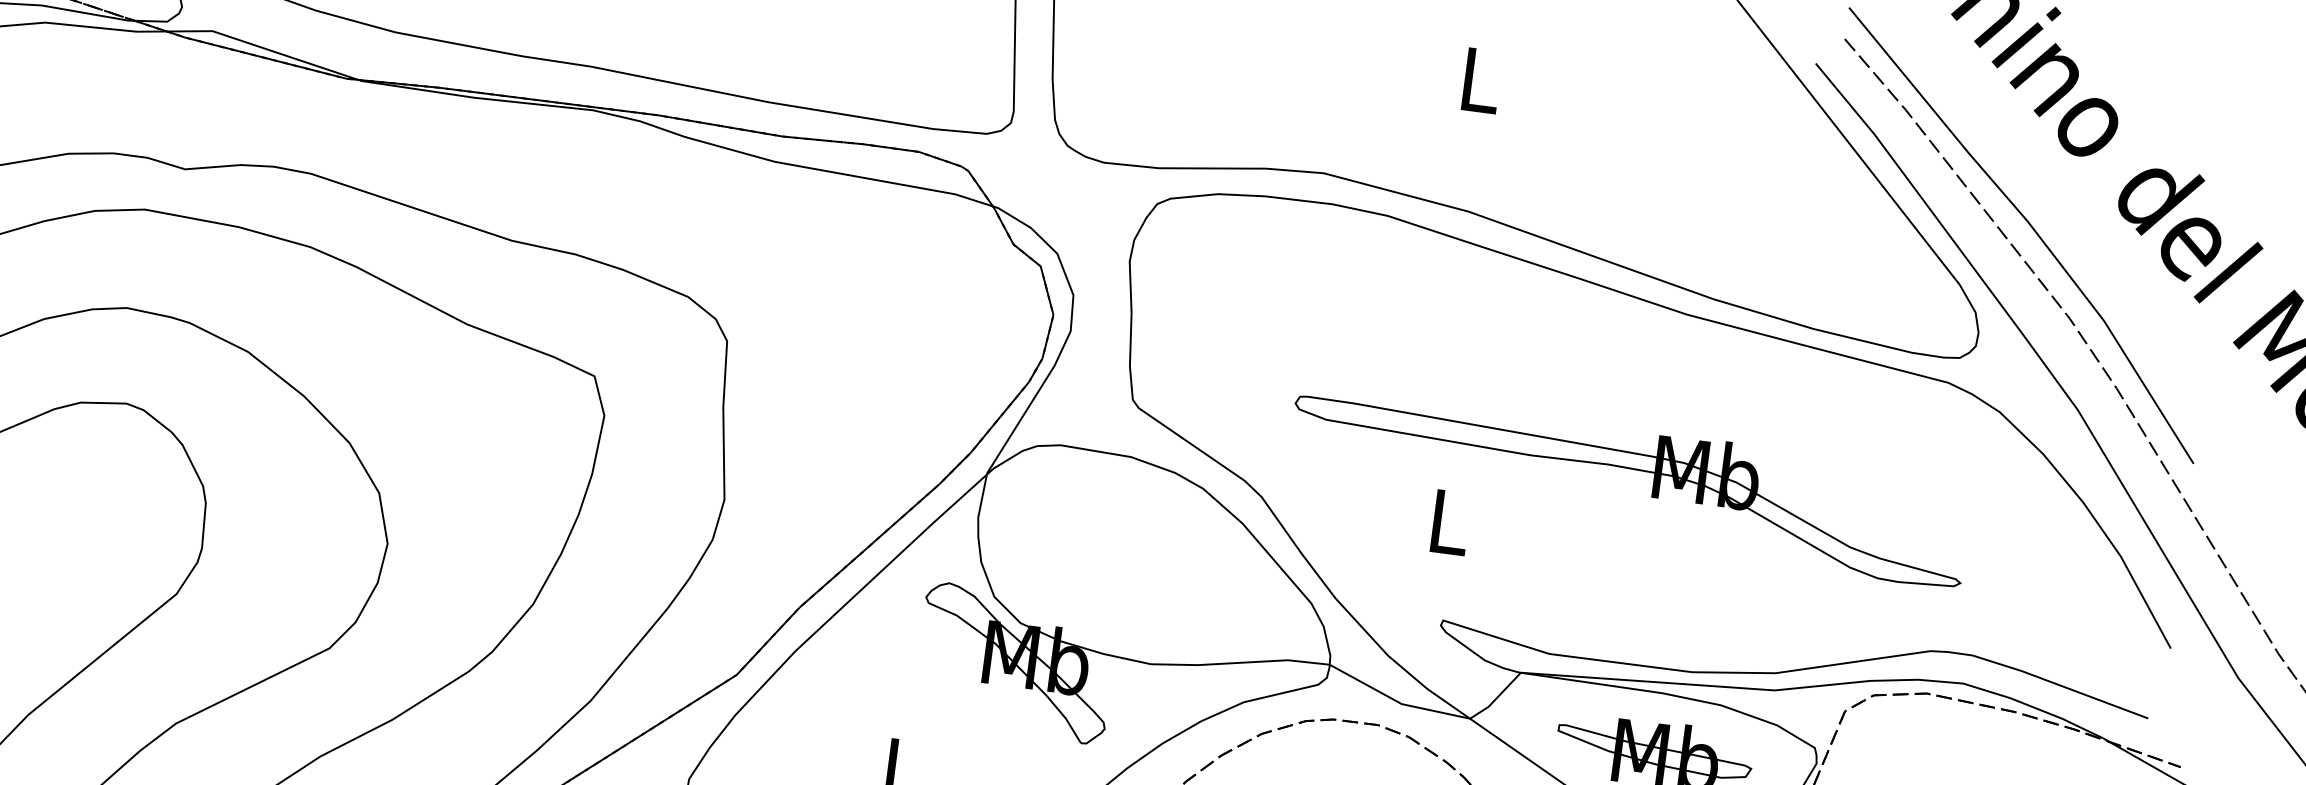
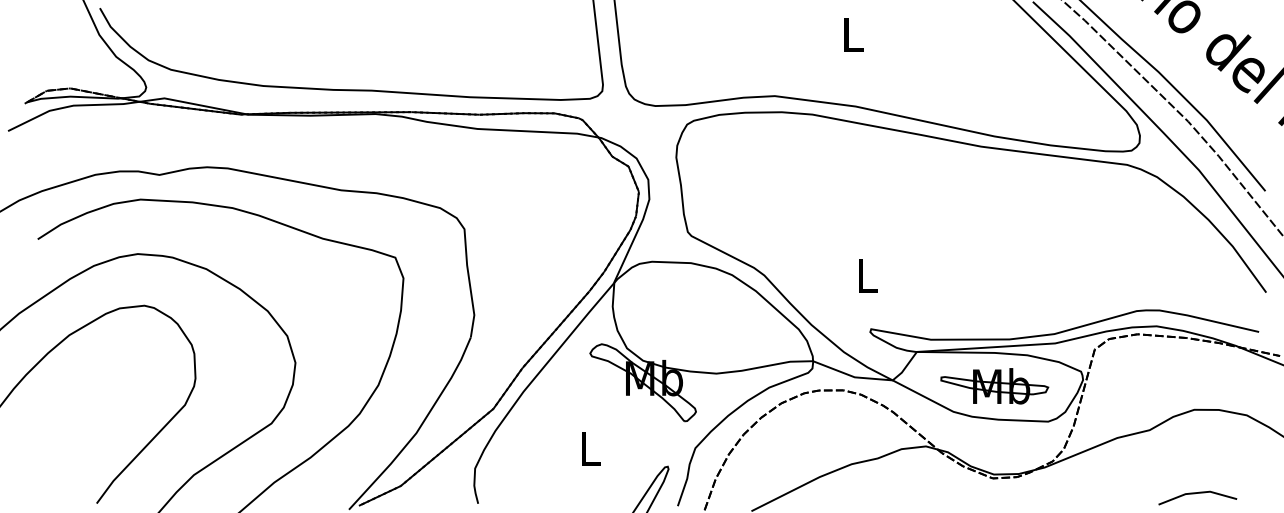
part: (1631, 469) -> (962, 234), removed

